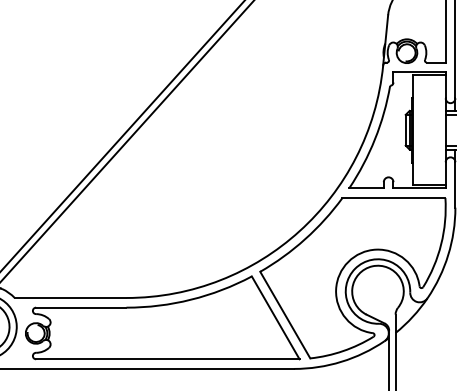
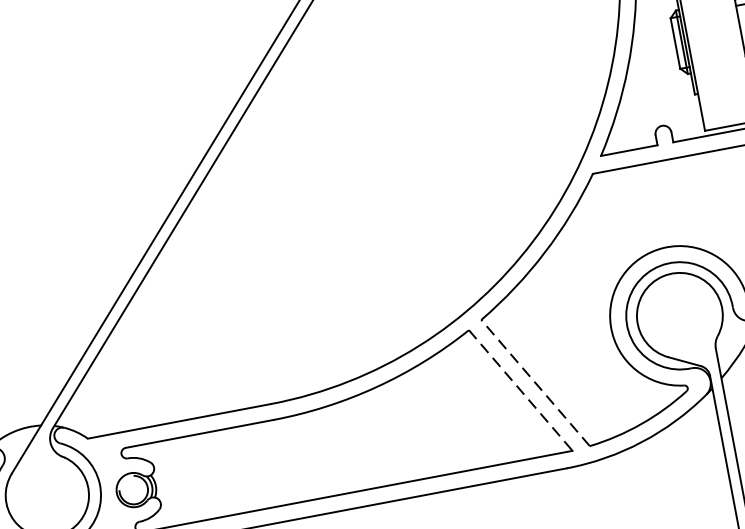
line: (285, 315) -> (536, 383), solid -> dashed
line: (275, 317) -> (520, 390), solid -> dashed

